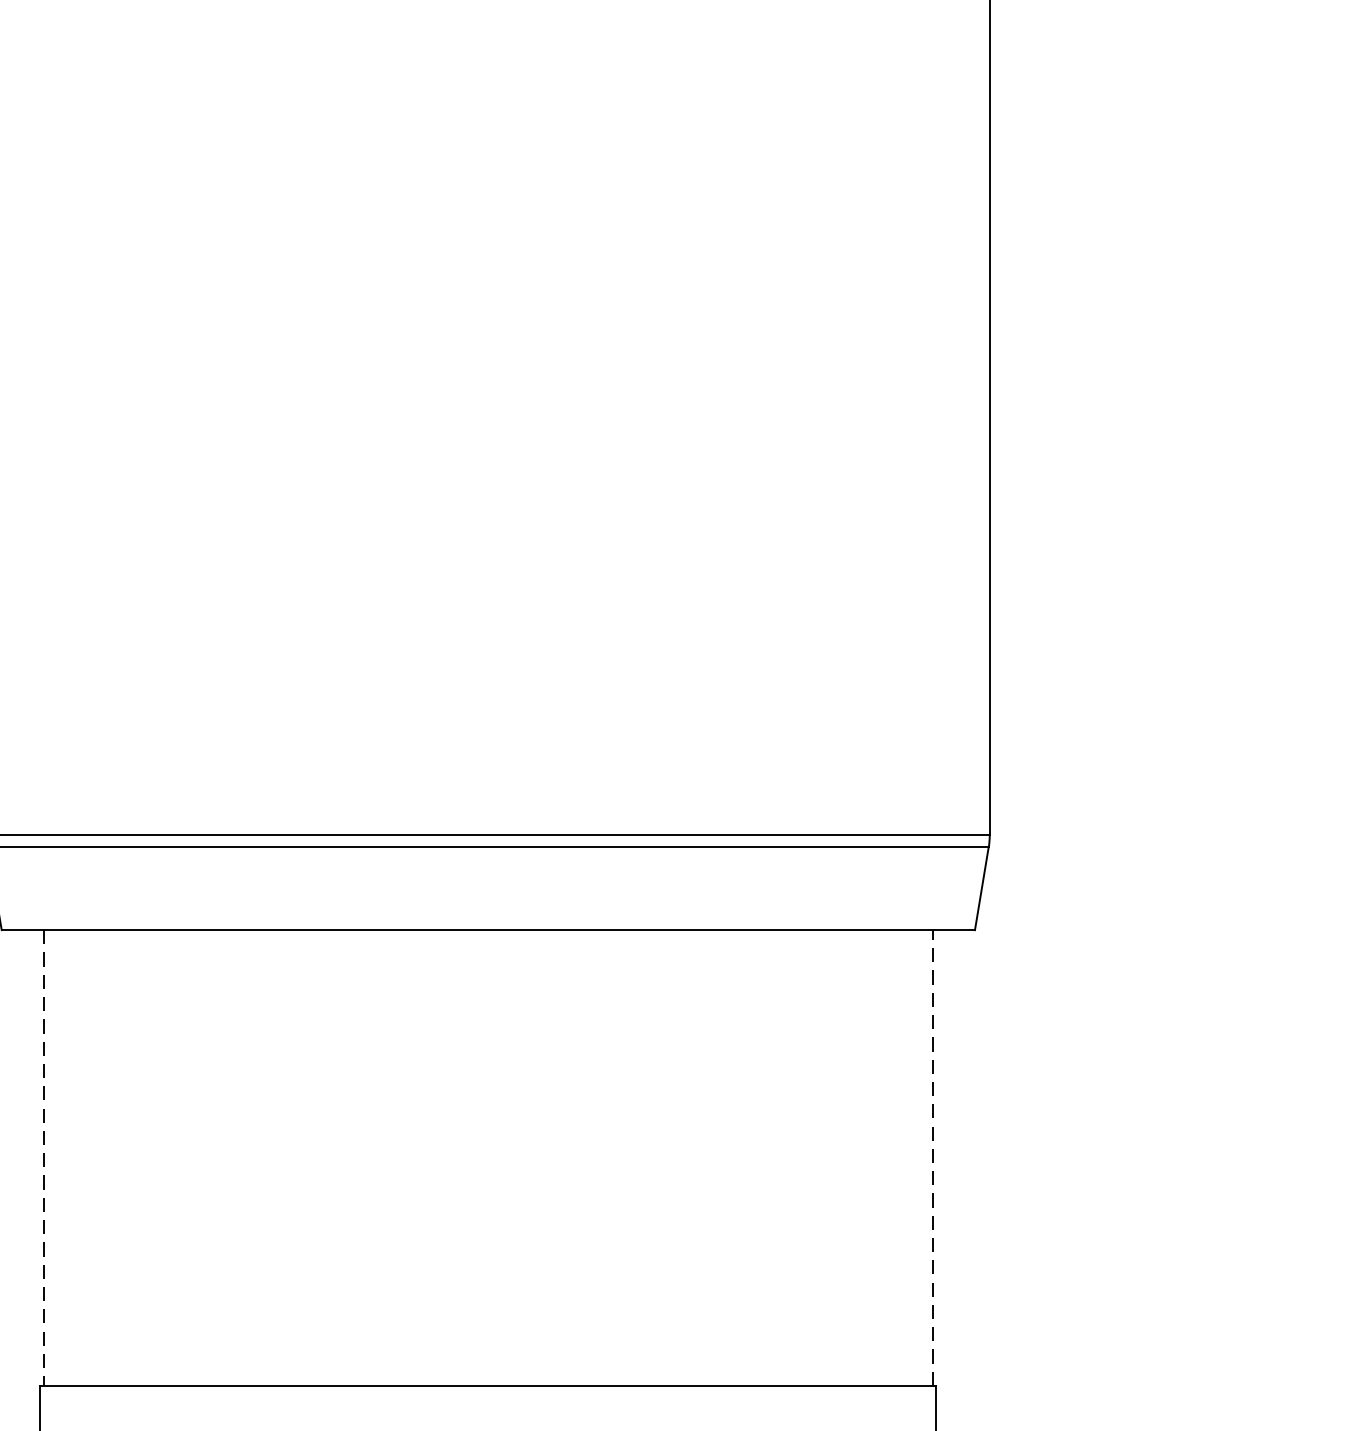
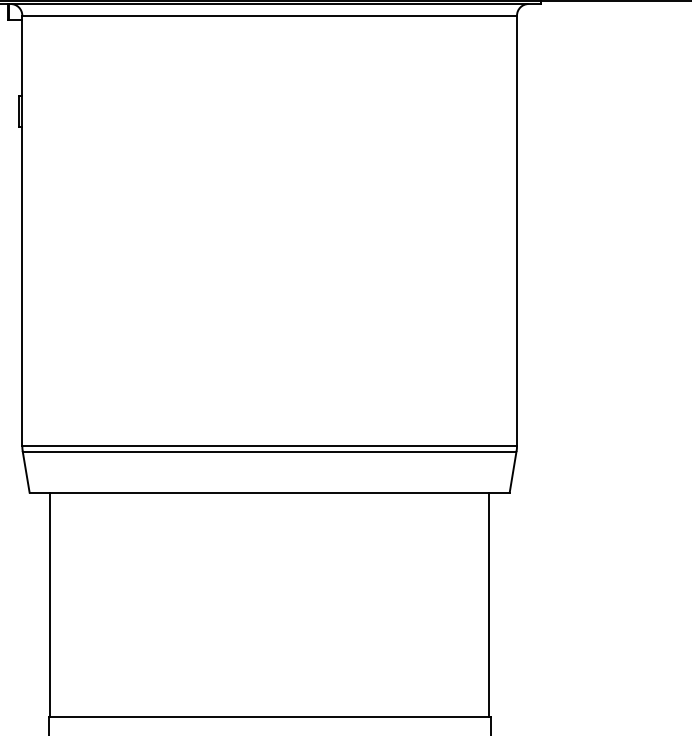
line: (933, 1157) -> (489, 604), dashed -> solid
line: (44, 1159) -> (50, 605), dashed -> solid

